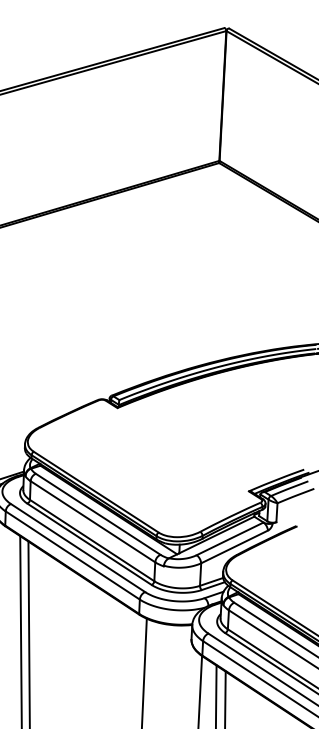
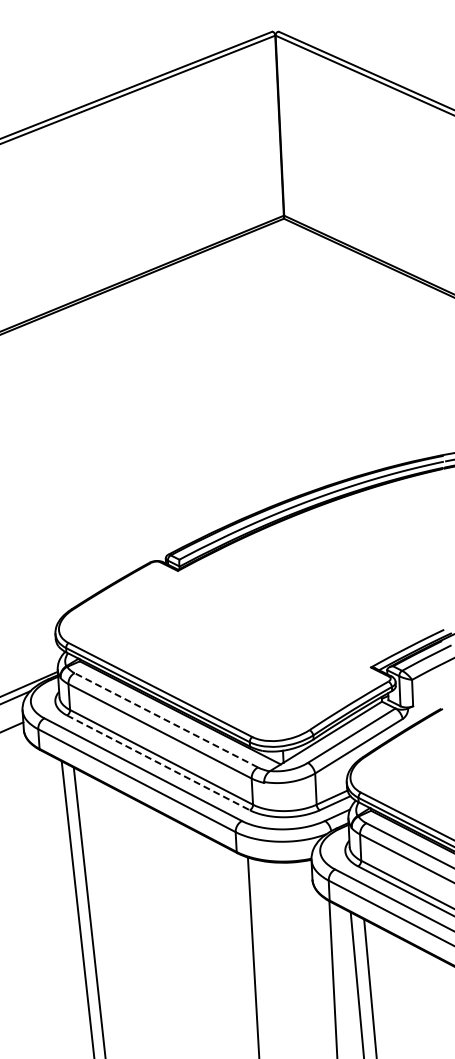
line: (97, 514) -> (165, 720), solid -> dashed
line: (89, 544) -> (158, 763), solid -> dashed

